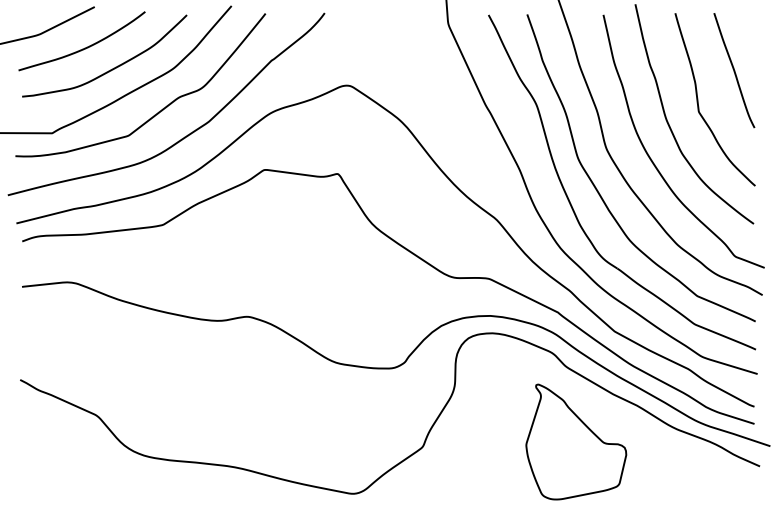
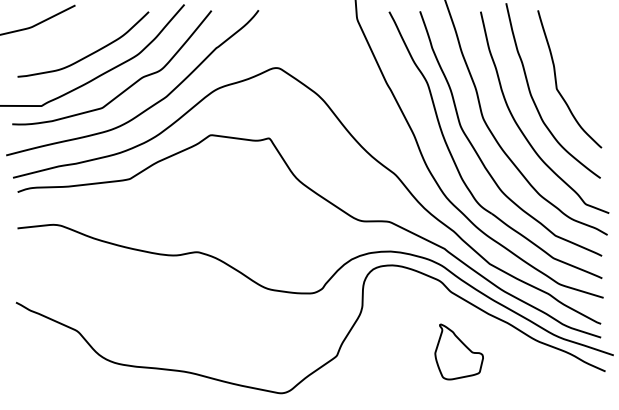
curve: (84, 47) -> (67, 37), removed
curve: (734, 70) -> (585, 55), removed
part: (576, 441) -> (459, 351), size x0.6

